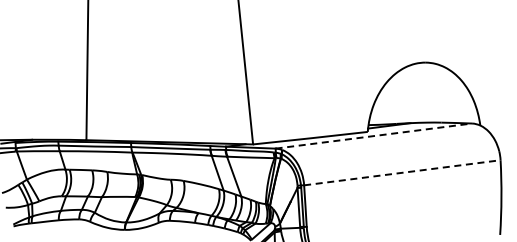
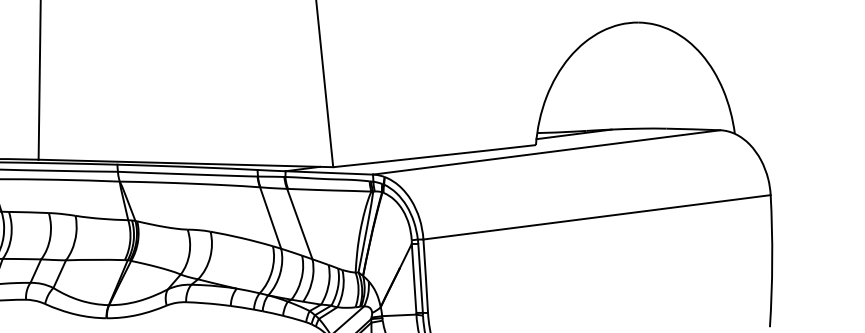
line: (374, 136) -> (547, 153), dashed -> solid
line: (402, 172) -> (597, 216), dashed -> solid

